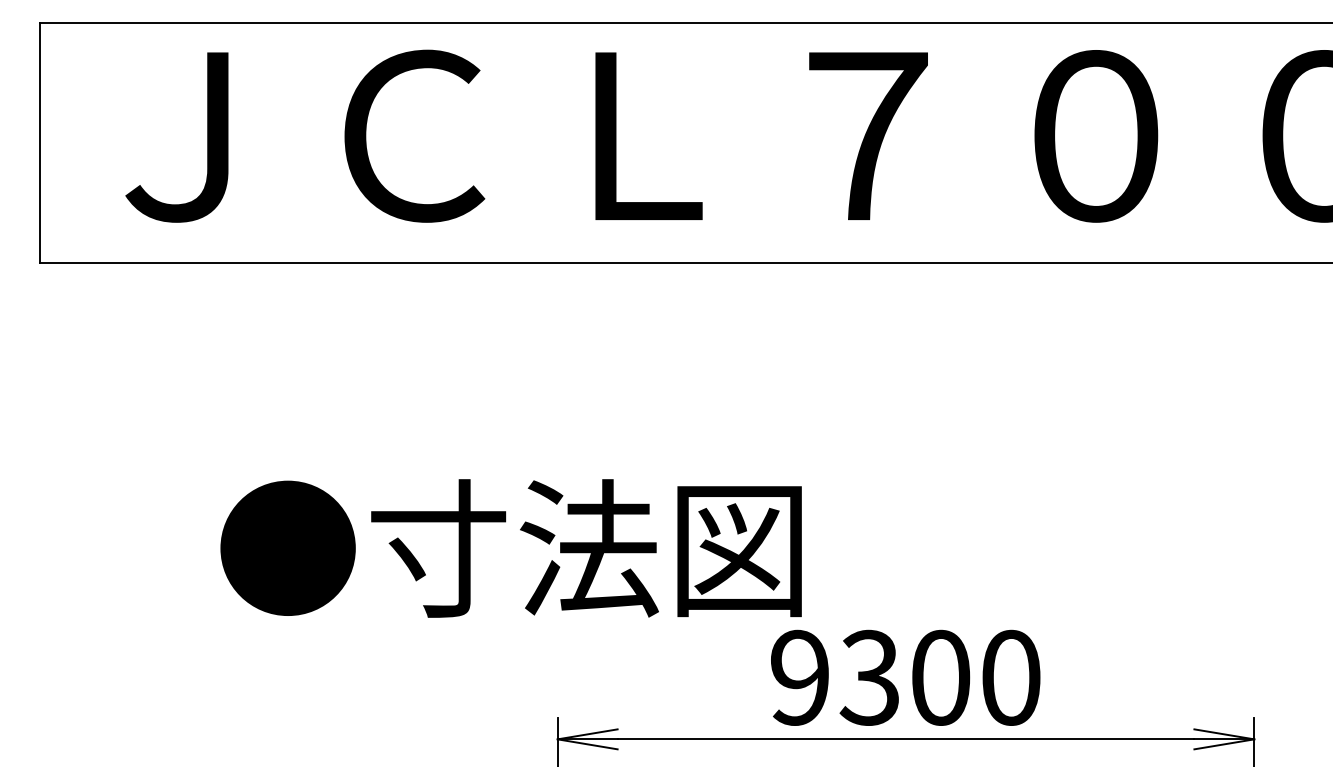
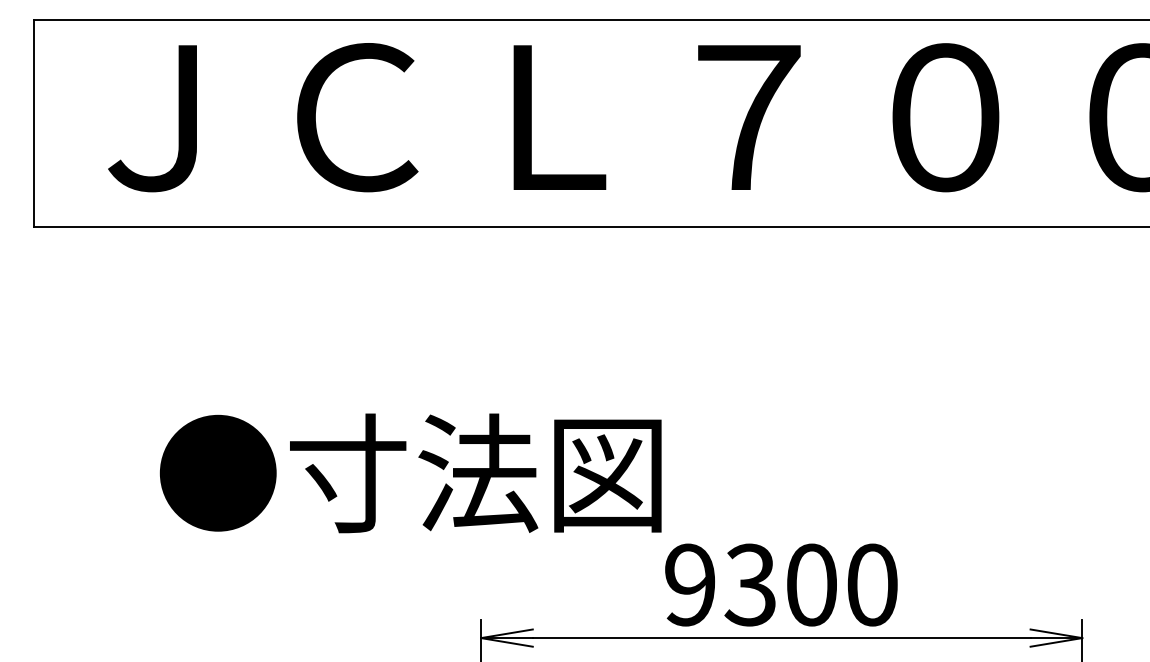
text: (510, 548) -> (410, 473), moved

